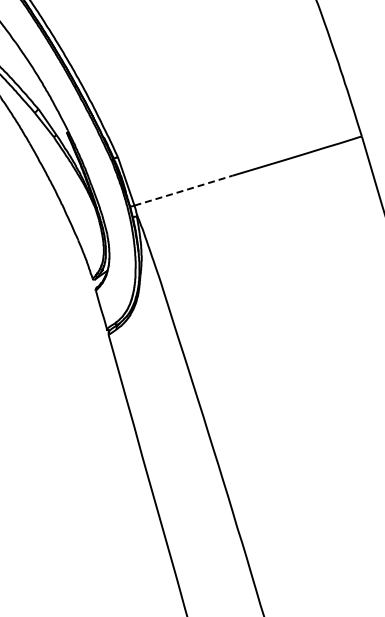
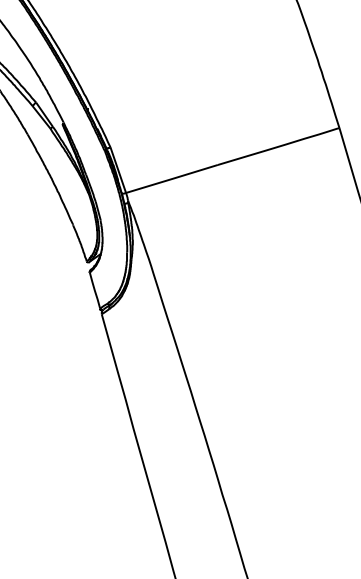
line: (183, 190) -> (172, 178), dashed -> solid

